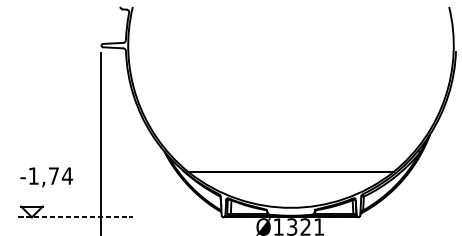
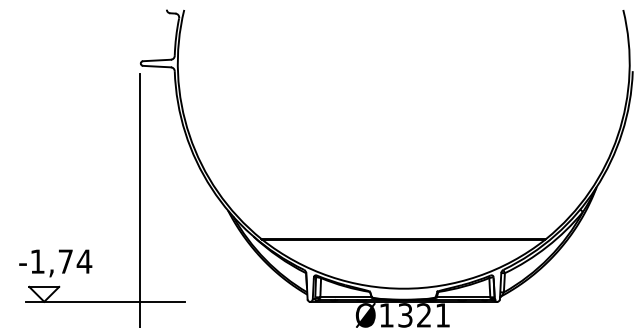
text: (46, 177) -> (55, 263), moved
line: (76, 217) -> (105, 301), dashed -> solid

